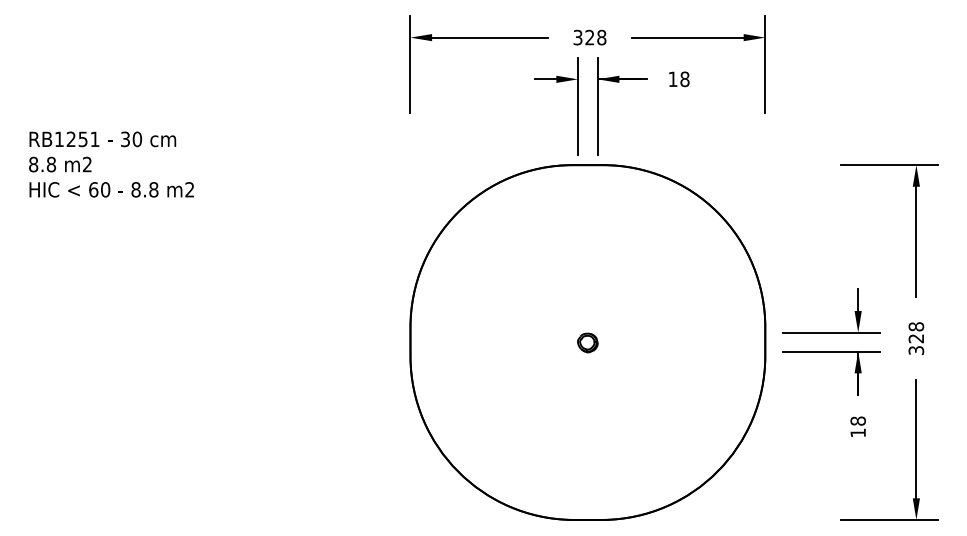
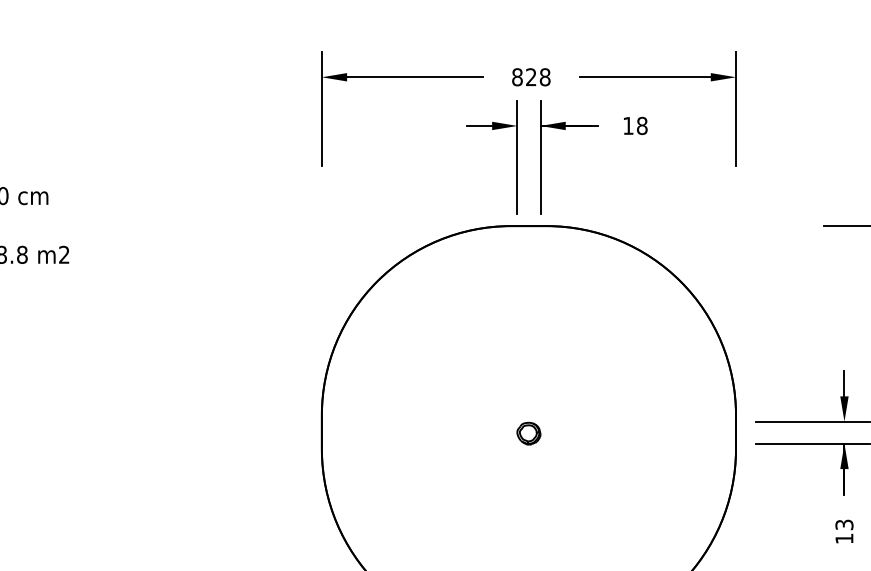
text: (577, 37) -> (516, 77), 328 -> 828
text: (857, 420) -> (843, 524), 18 -> 13

